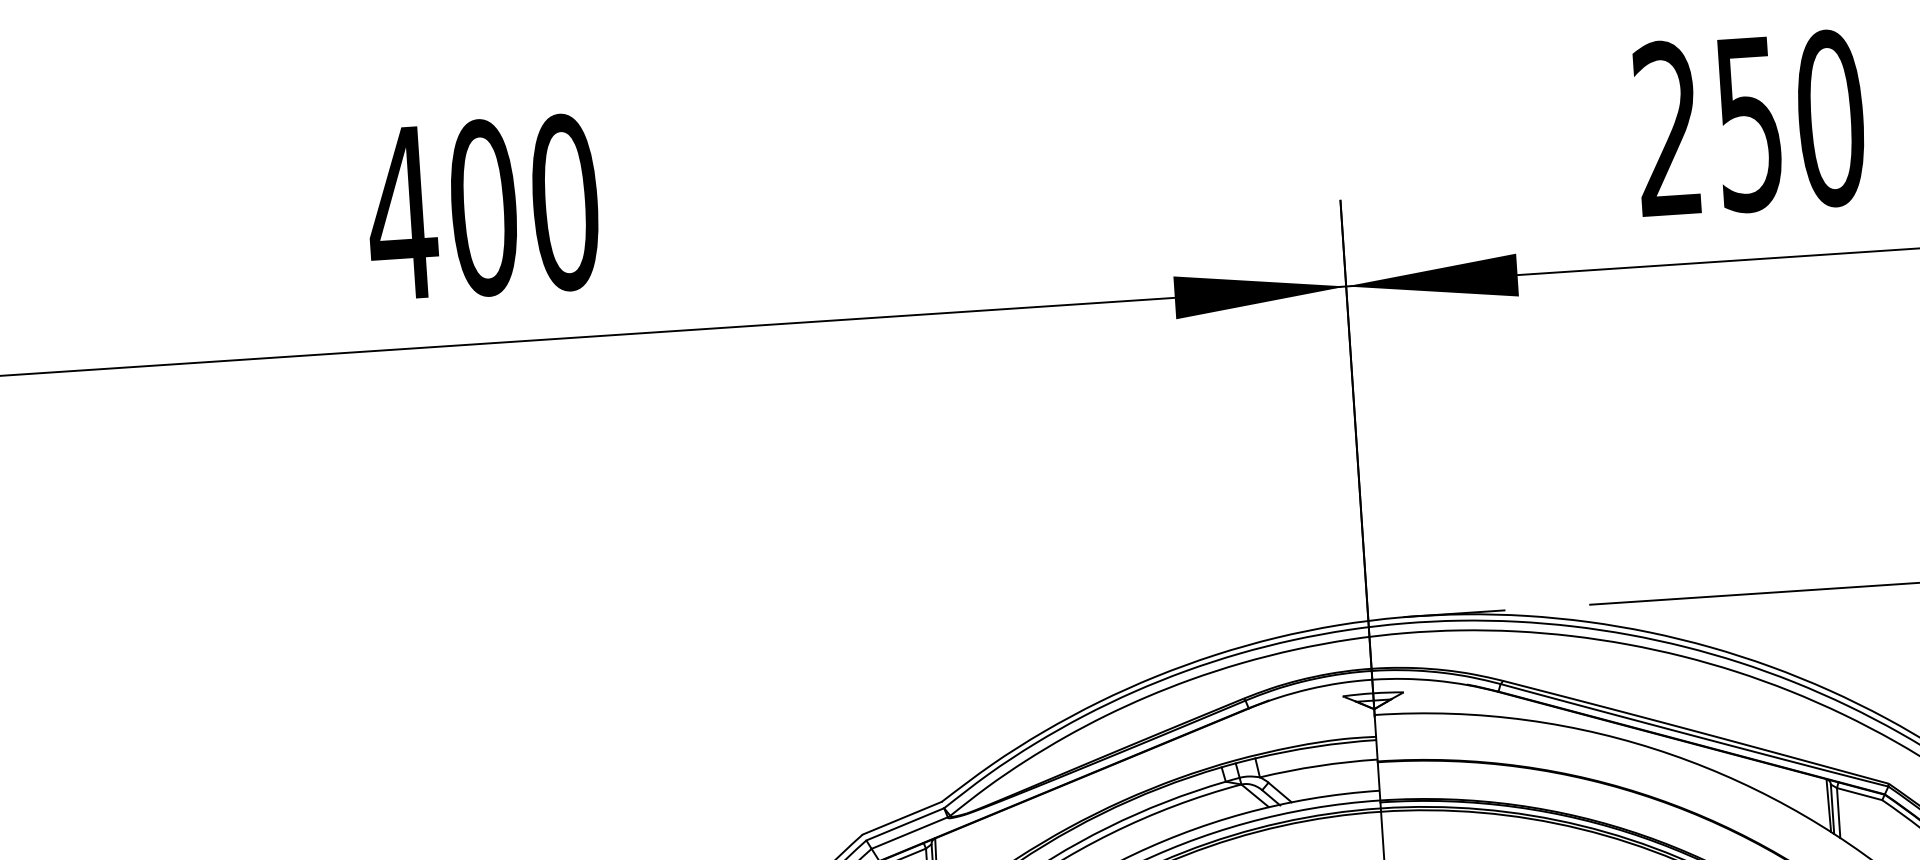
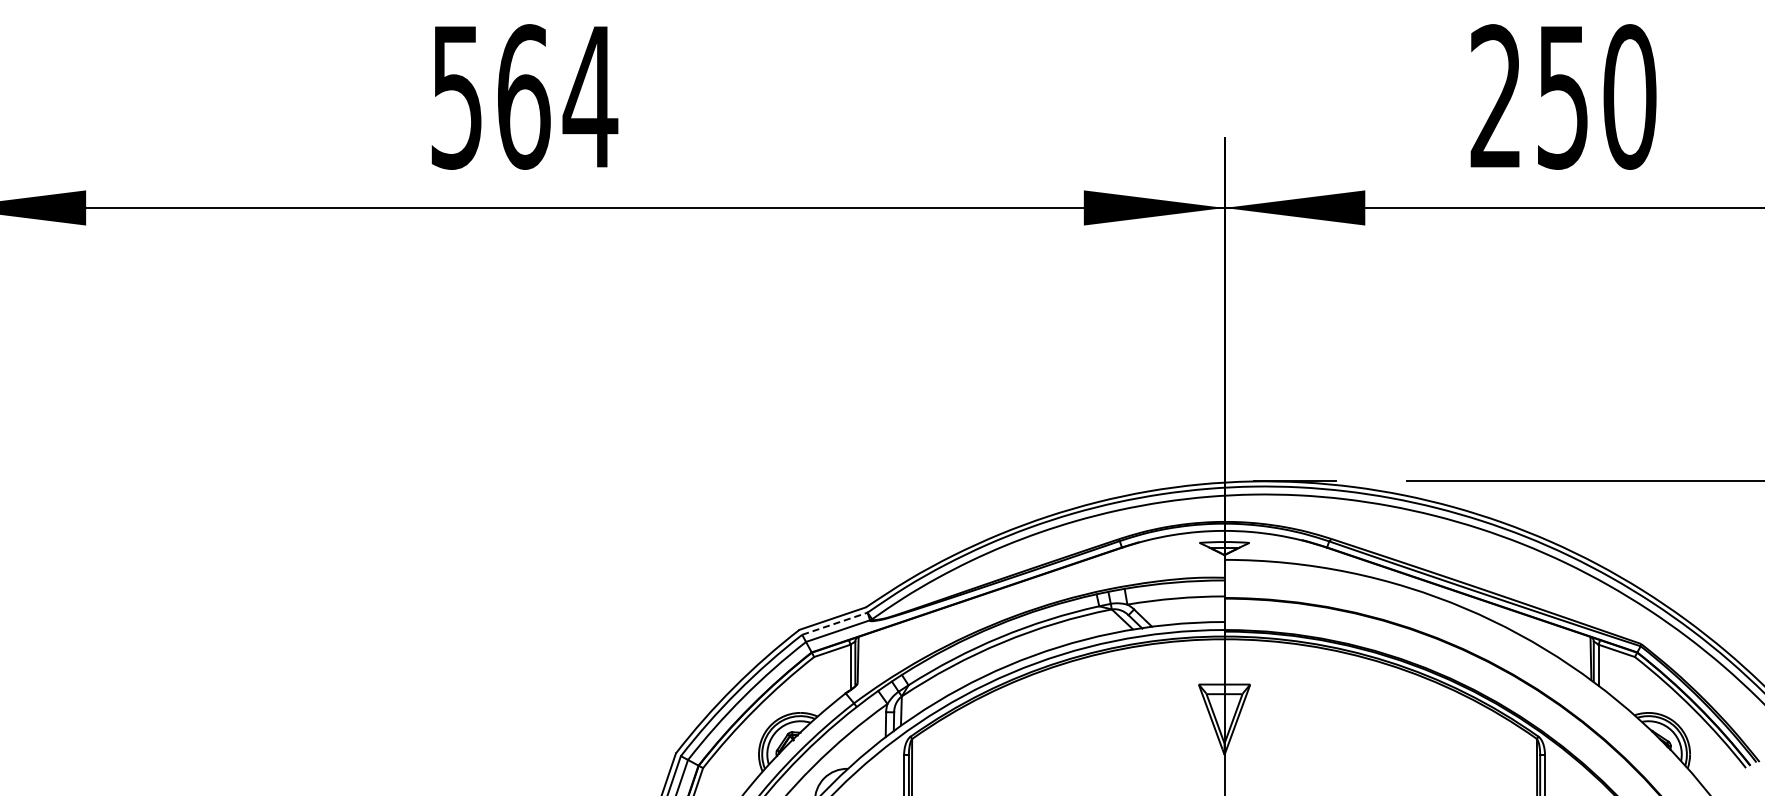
text: (483, 207) -> (523, 96), 400 -> 564
line: (905, 823) -> (835, 623), solid -> dashed

